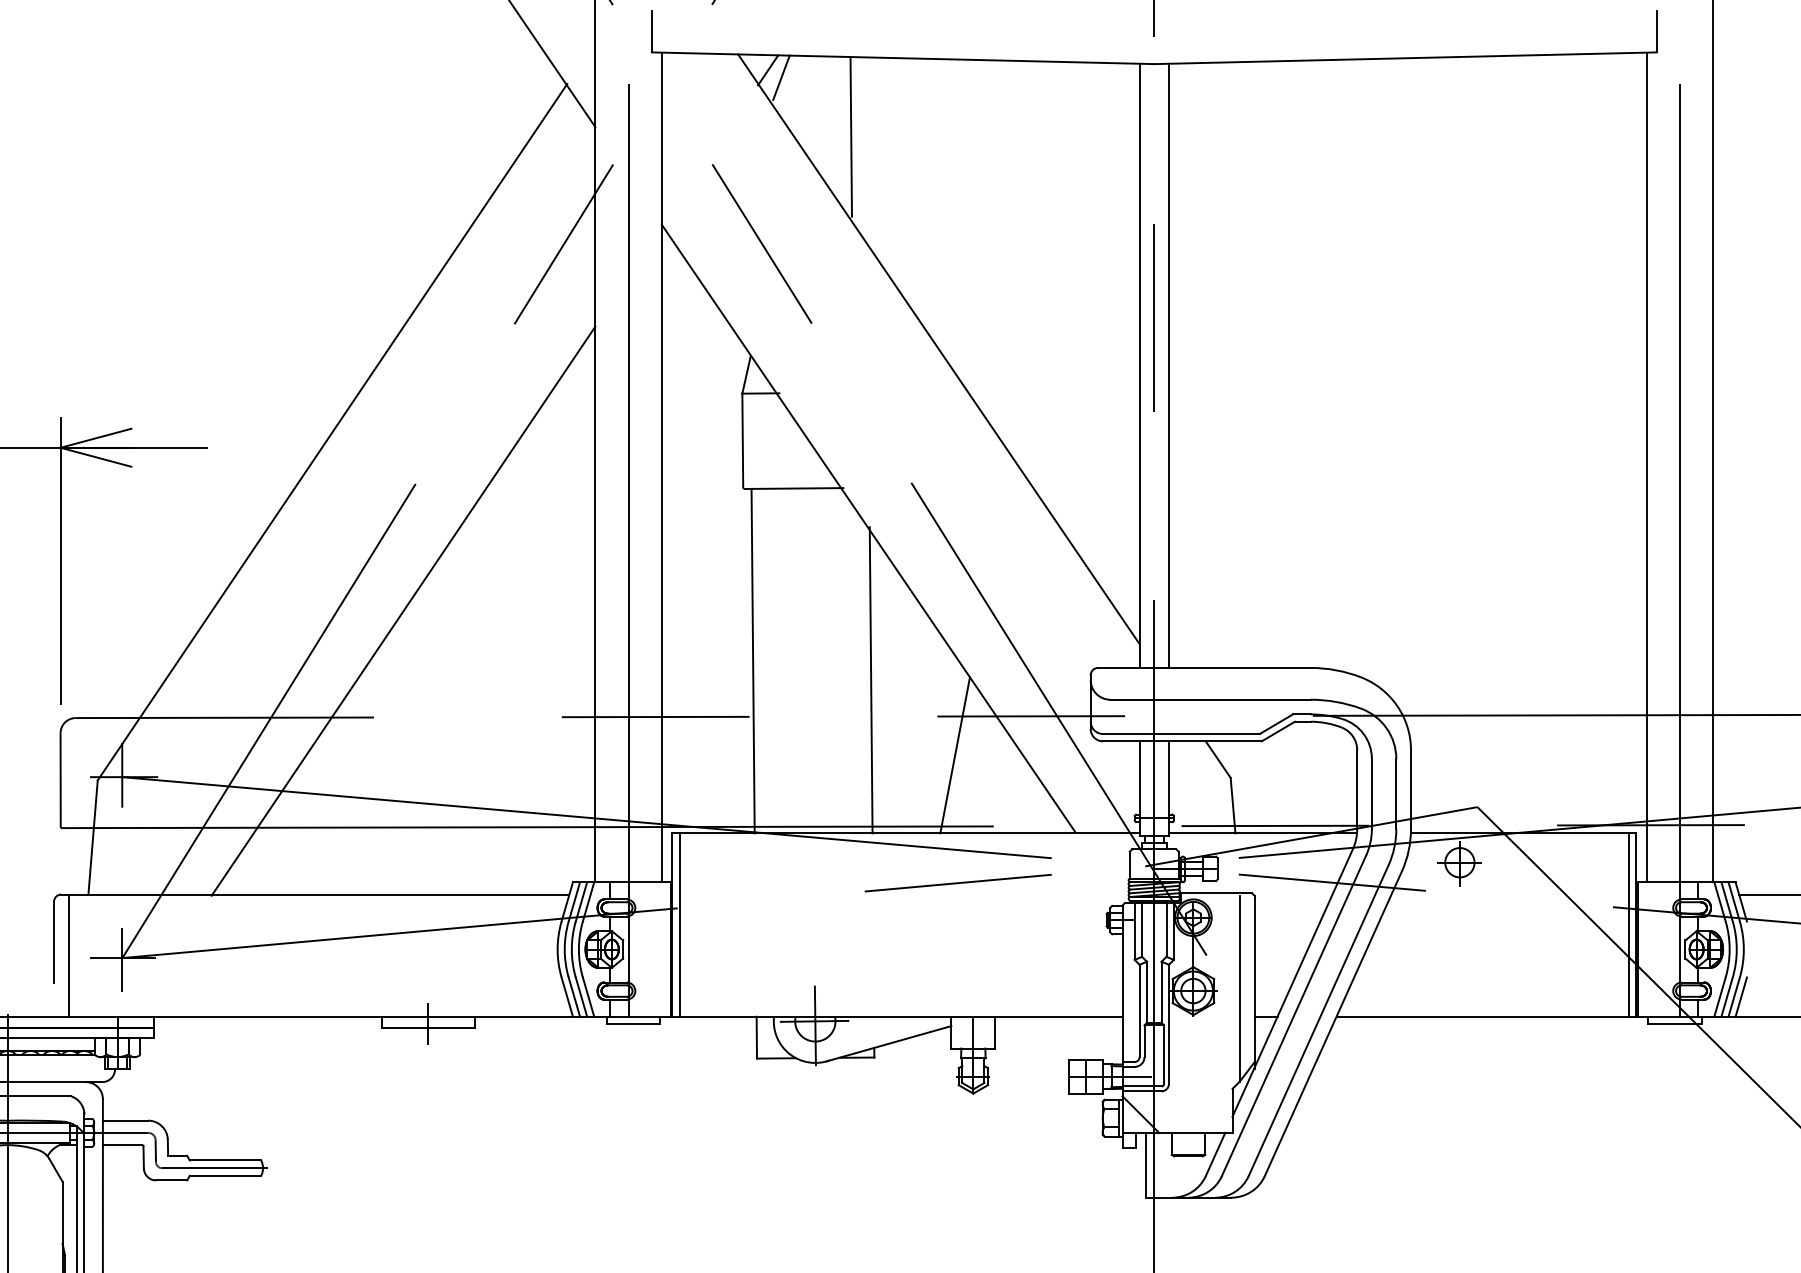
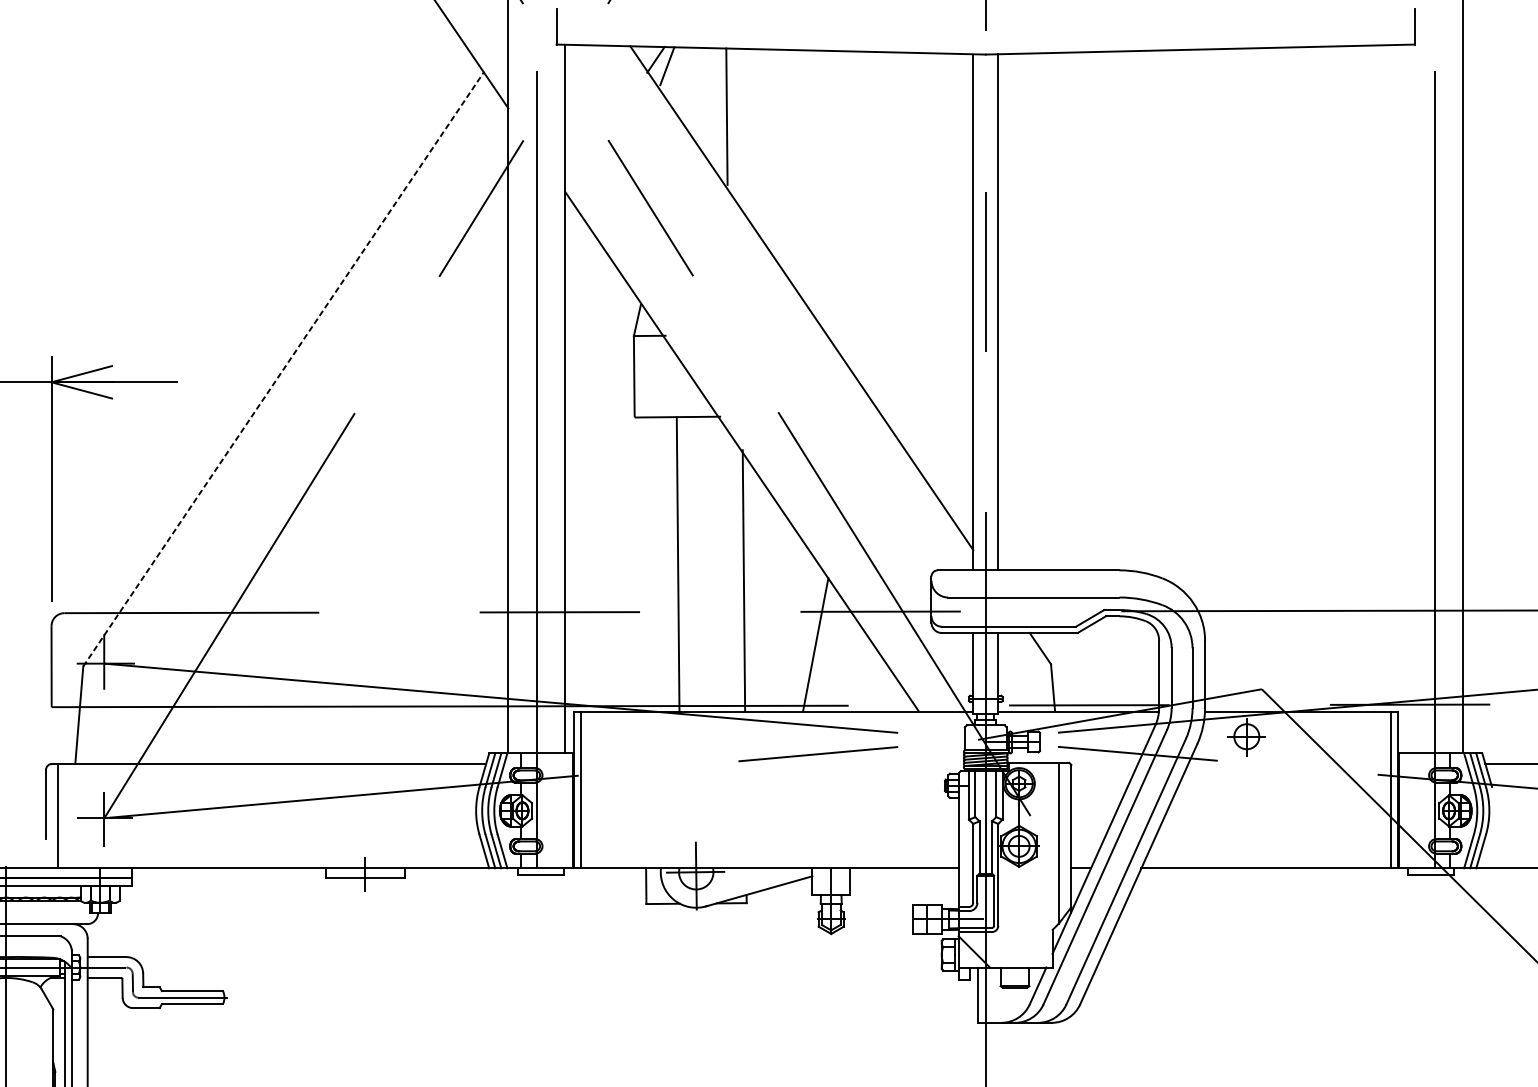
line: (332, 432) -> (283, 369), solid -> dashed
line: (1646, 467) -> (1406, 399), removed
line: (403, 610) -> (344, 521), removed
line: (752, 660) -> (677, 564), moved
line: (1740, 996) -> (1486, 851), removed

